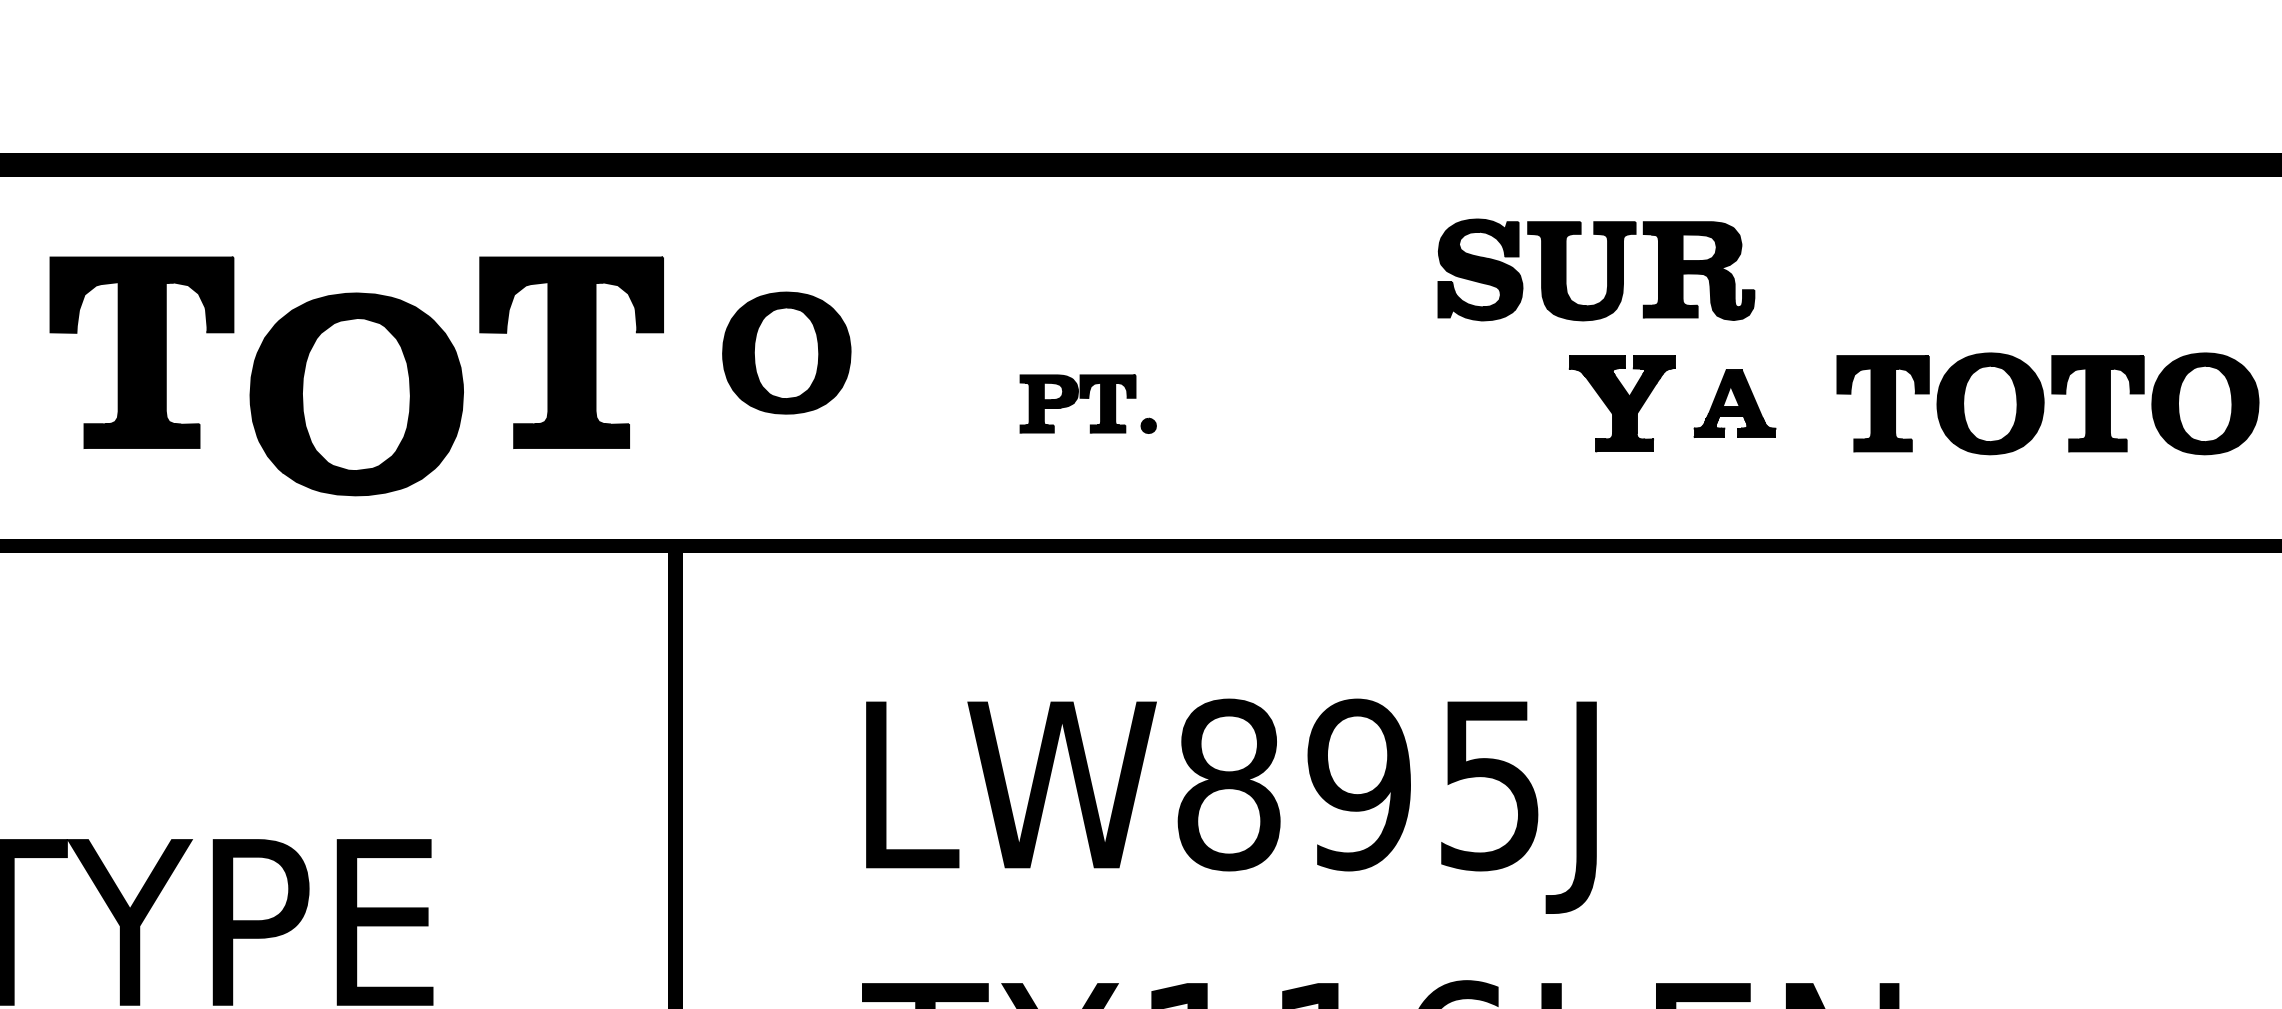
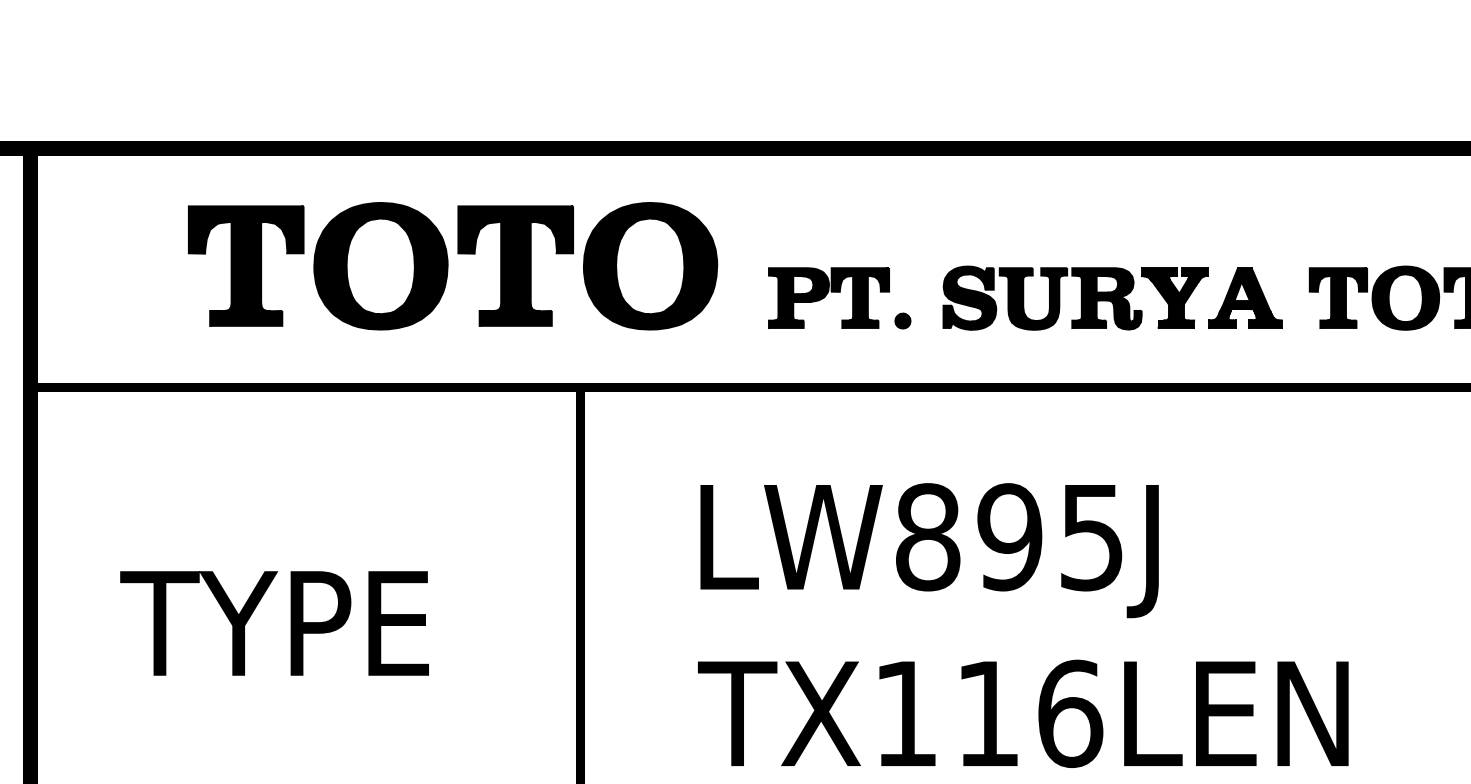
part: (1607, 268) -> (1049, 297), moved
part: (786, 353) -> (650, 266), size x1.67
part: (356, 394) -> (380, 266), moved
part: (1734, 402) -> (1245, 297), size x1.43
part: (1087, 404) -> (839, 298), size x1.67

